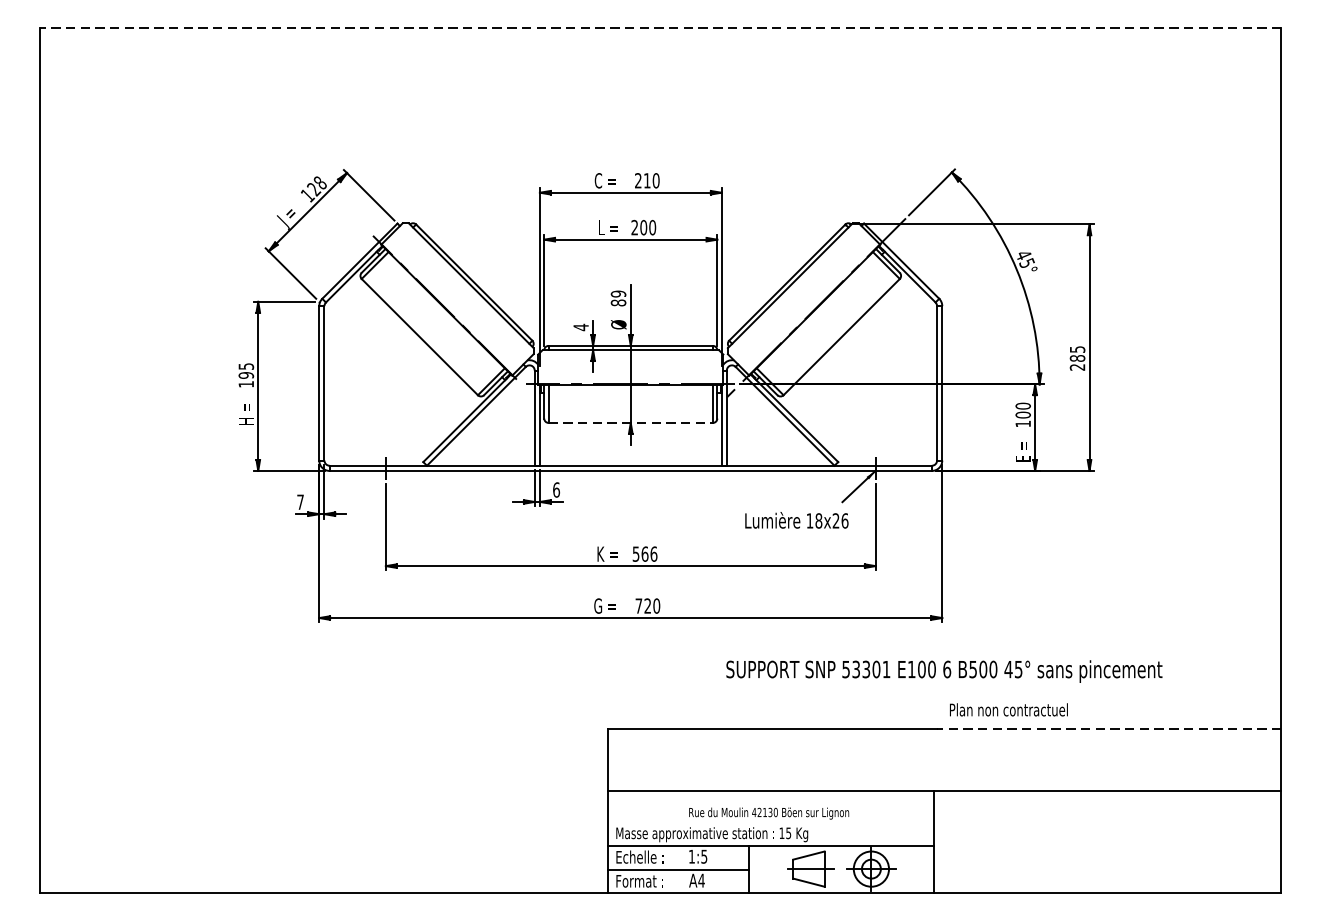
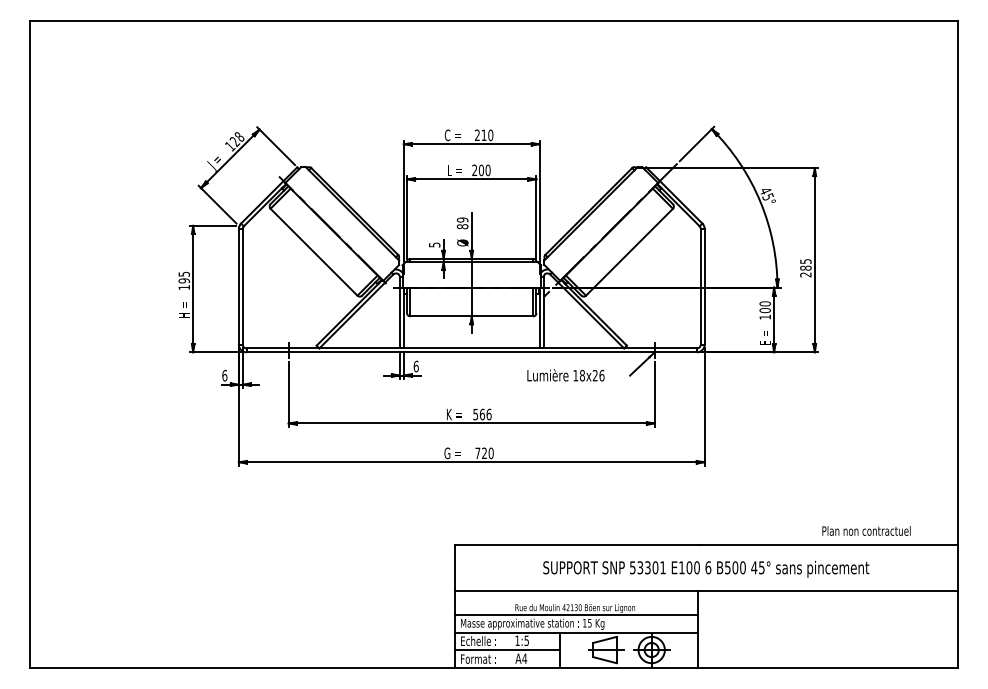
line: (659, 27) -> (493, 20), dashed -> solid
text: (580, 326) -> (434, 244), 4 -> 5
line: (631, 423) -> (472, 316), dashed -> solid
text: (300, 501) -> (224, 375), 7 -> 6
text: (796, 520) -> (565, 375), moved
text: (944, 670) -> (706, 568), moved
text: (1008, 709) -> (866, 530), moved
line: (1109, 729) -> (829, 545), dashed -> solid
line: (770, 821) -> (576, 614), added

